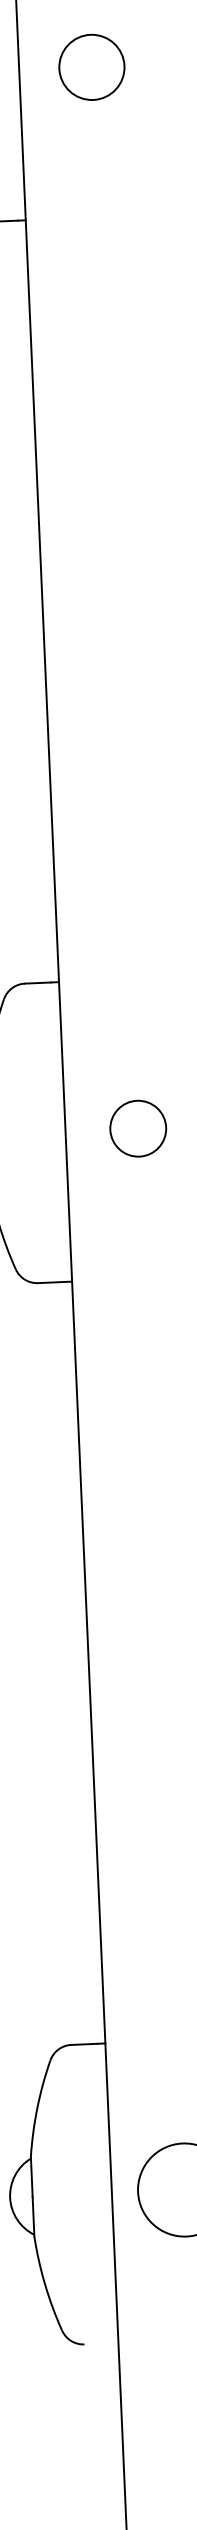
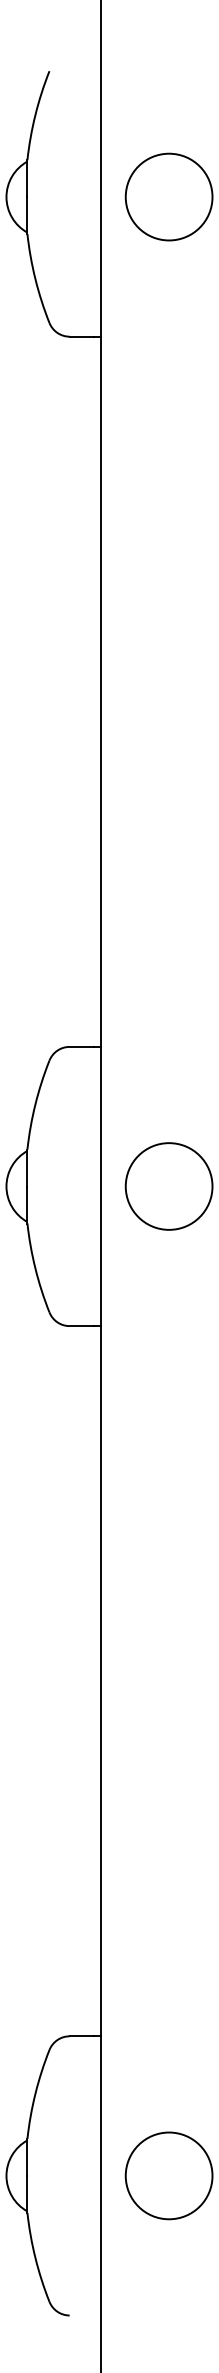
circle: (91, 66) -> (168, 196), size x1.43
circle: (137, 1128) -> (168, 1186), size x1.67

